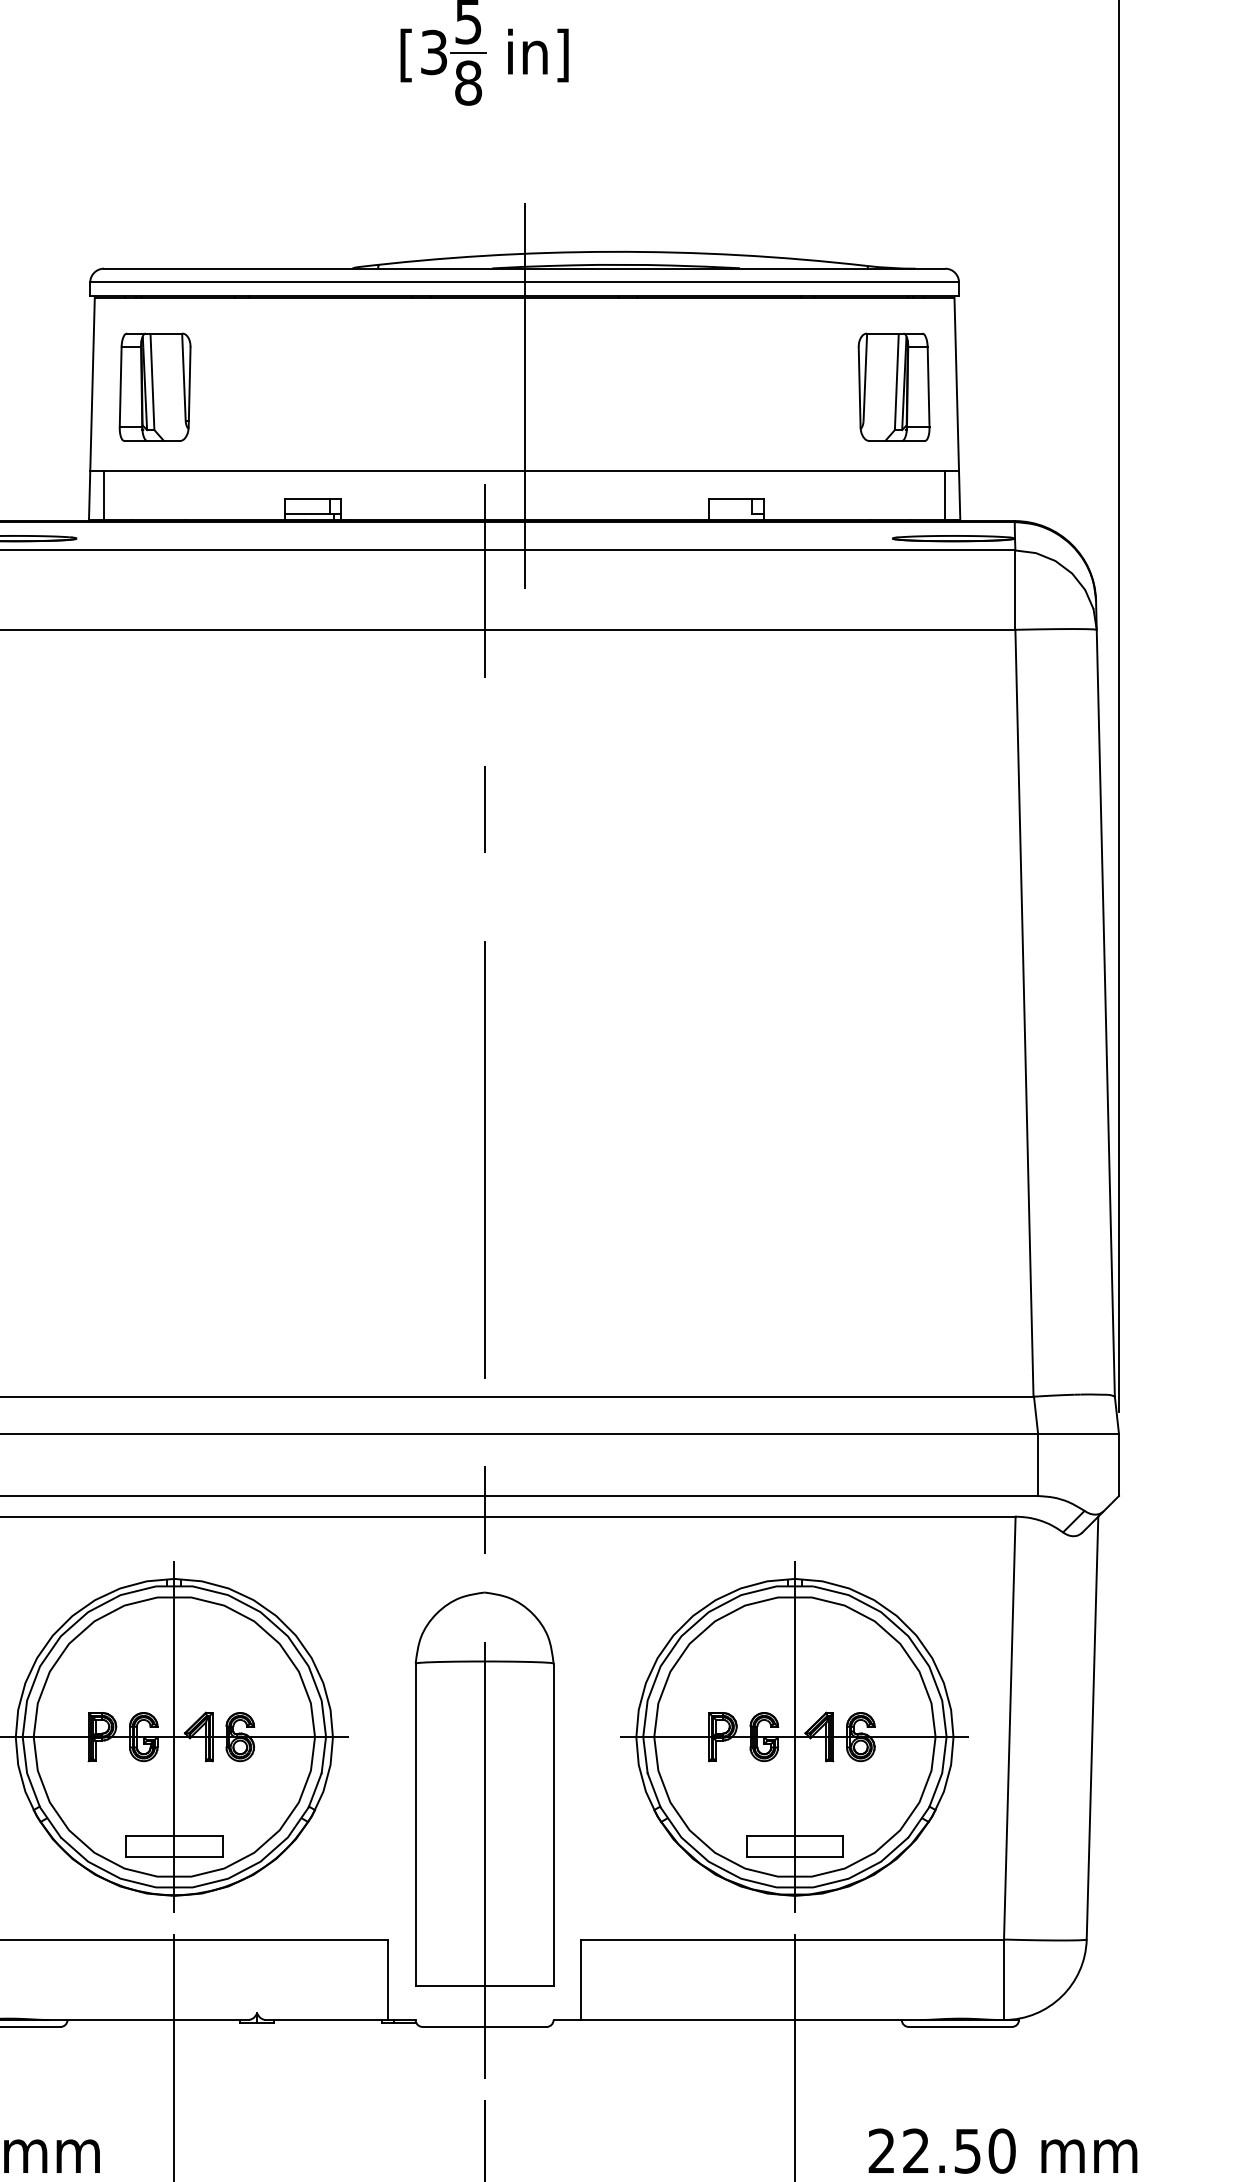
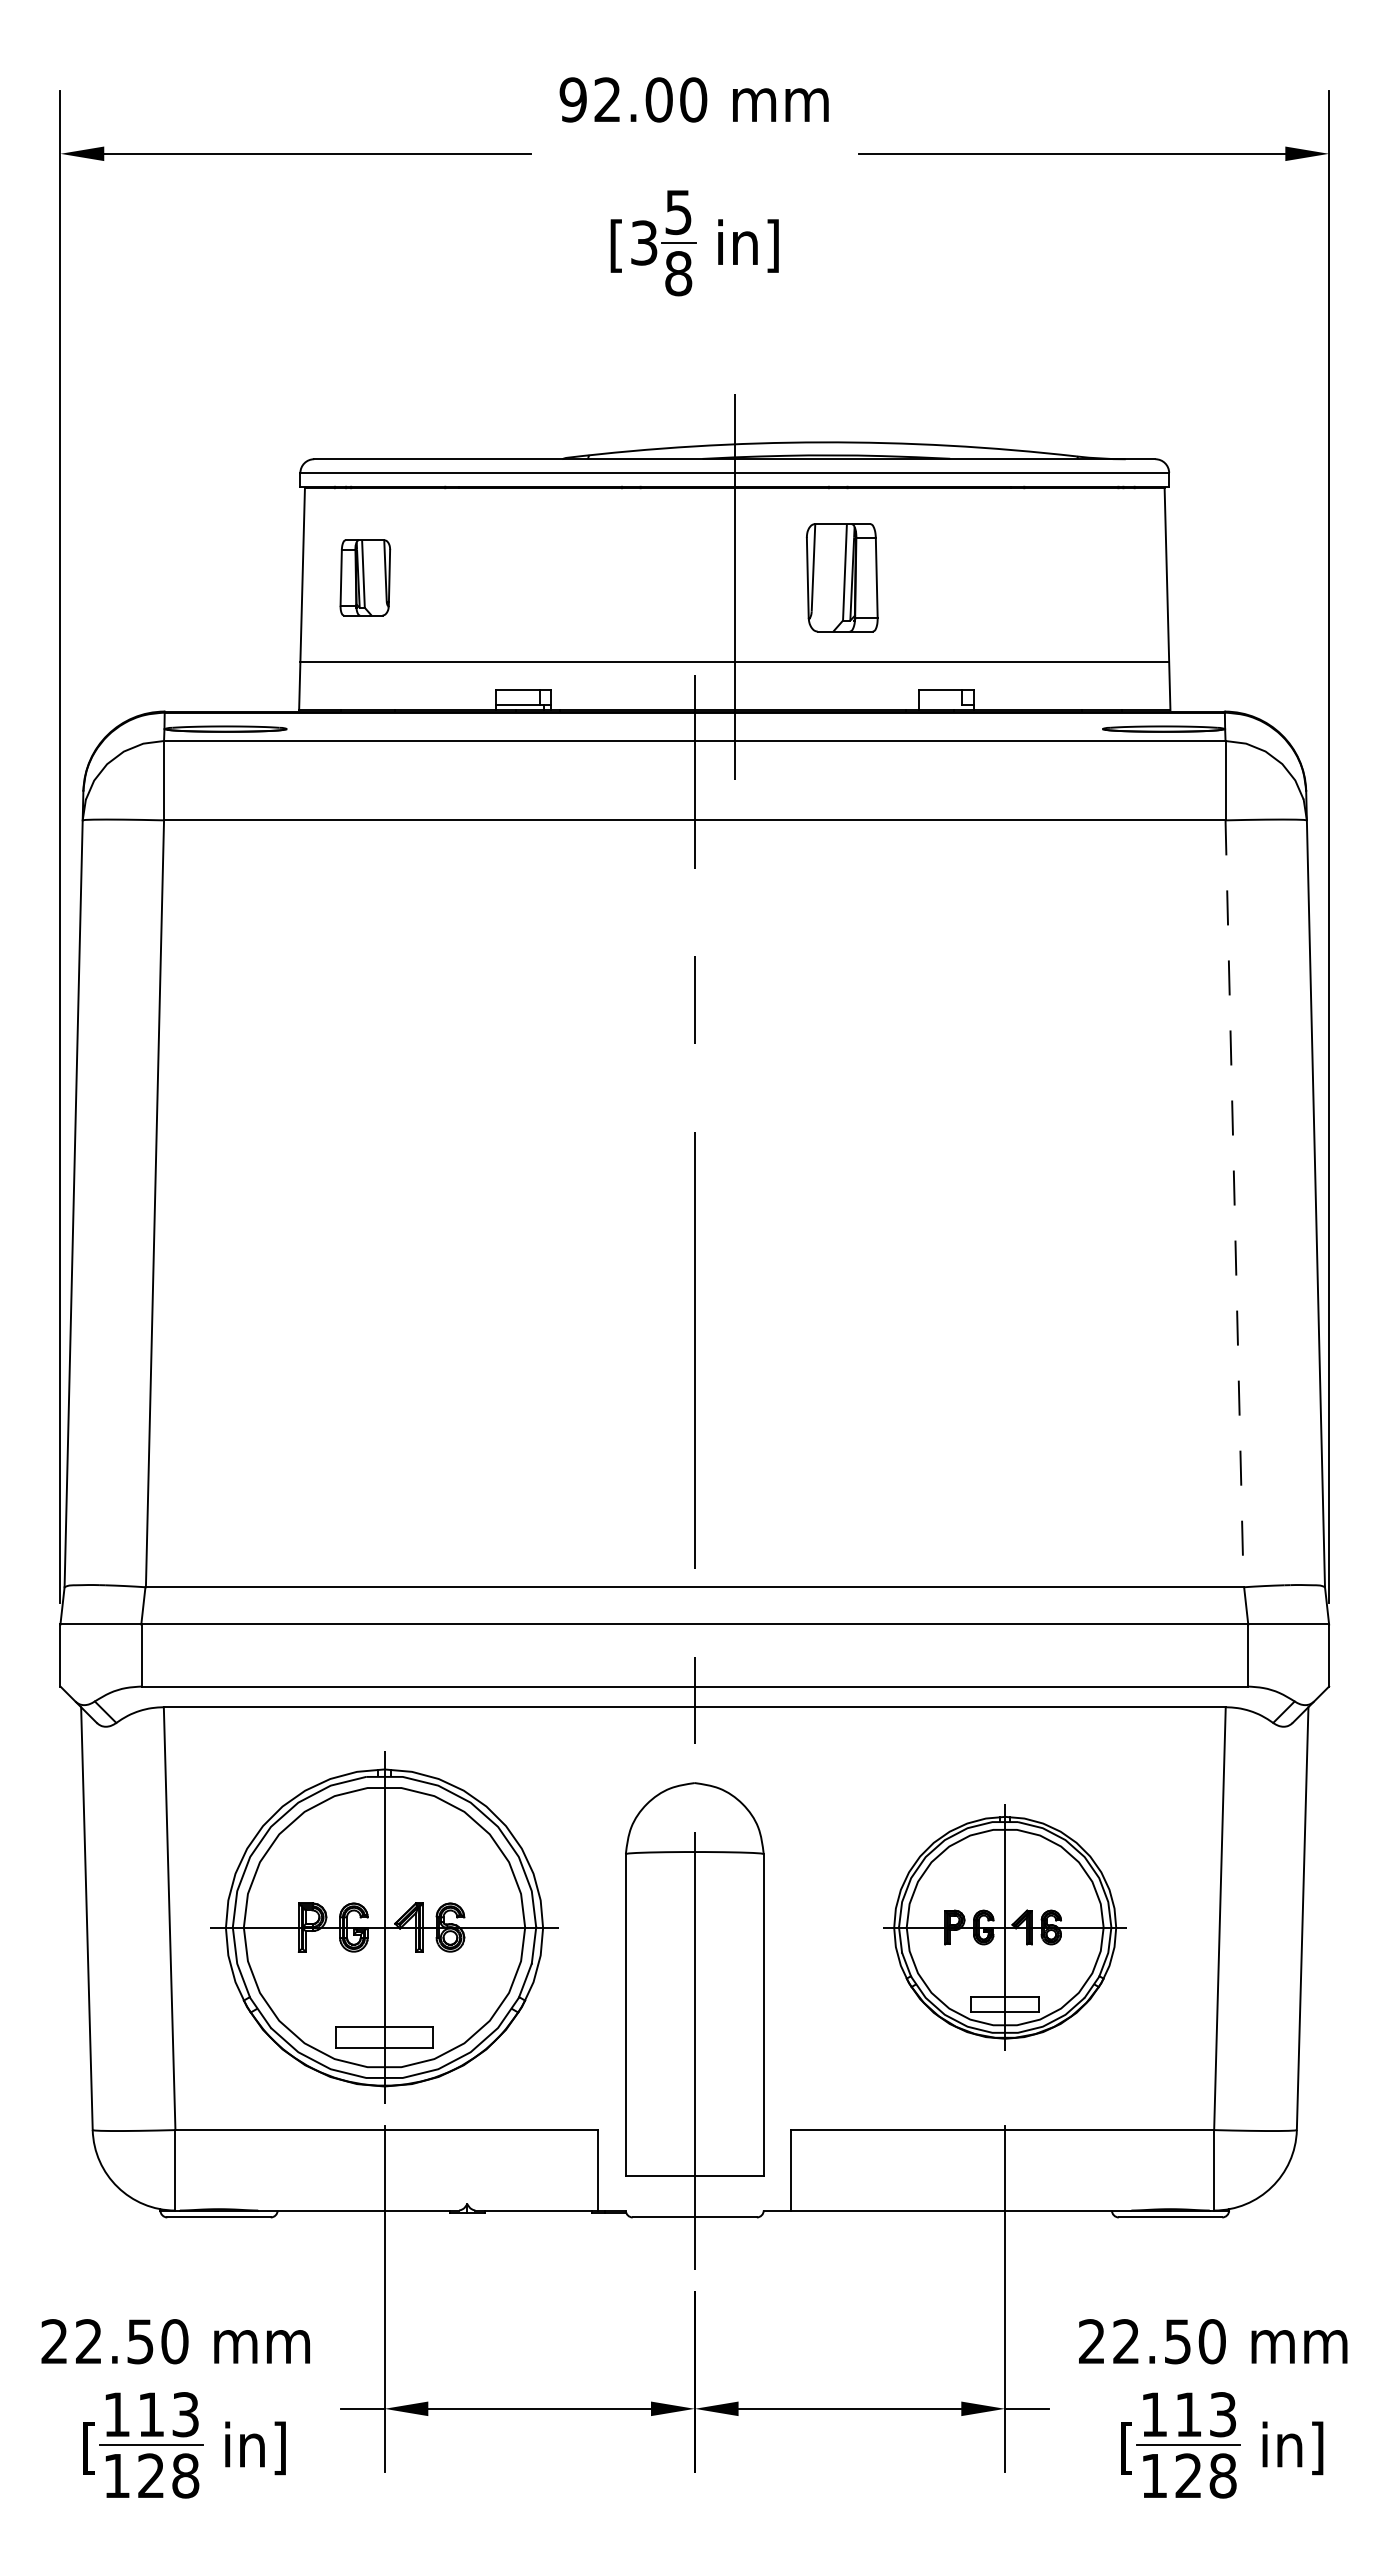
part: (155, 386) -> (365, 577), size x0.7
part: (893, 386) -> (841, 577), moved
line: (104, 494) -> (314, 685), removed
line: (945, 494) -> (1155, 685), removed
line: (1024, 1012) -> (1234, 1203), solid -> dashed
part: (795, 1736) -> (1005, 1927), size x0.7

